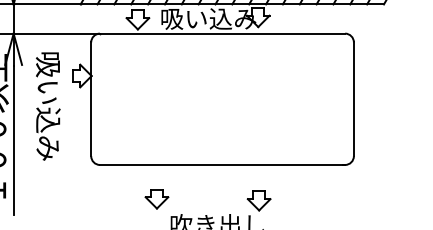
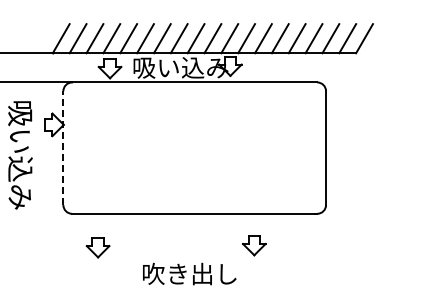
line: (91, 99) -> (63, 148), solid -> dashed
part: (156, 198) -> (97, 247), moved
part: (259, 200) -> (254, 245), moved

